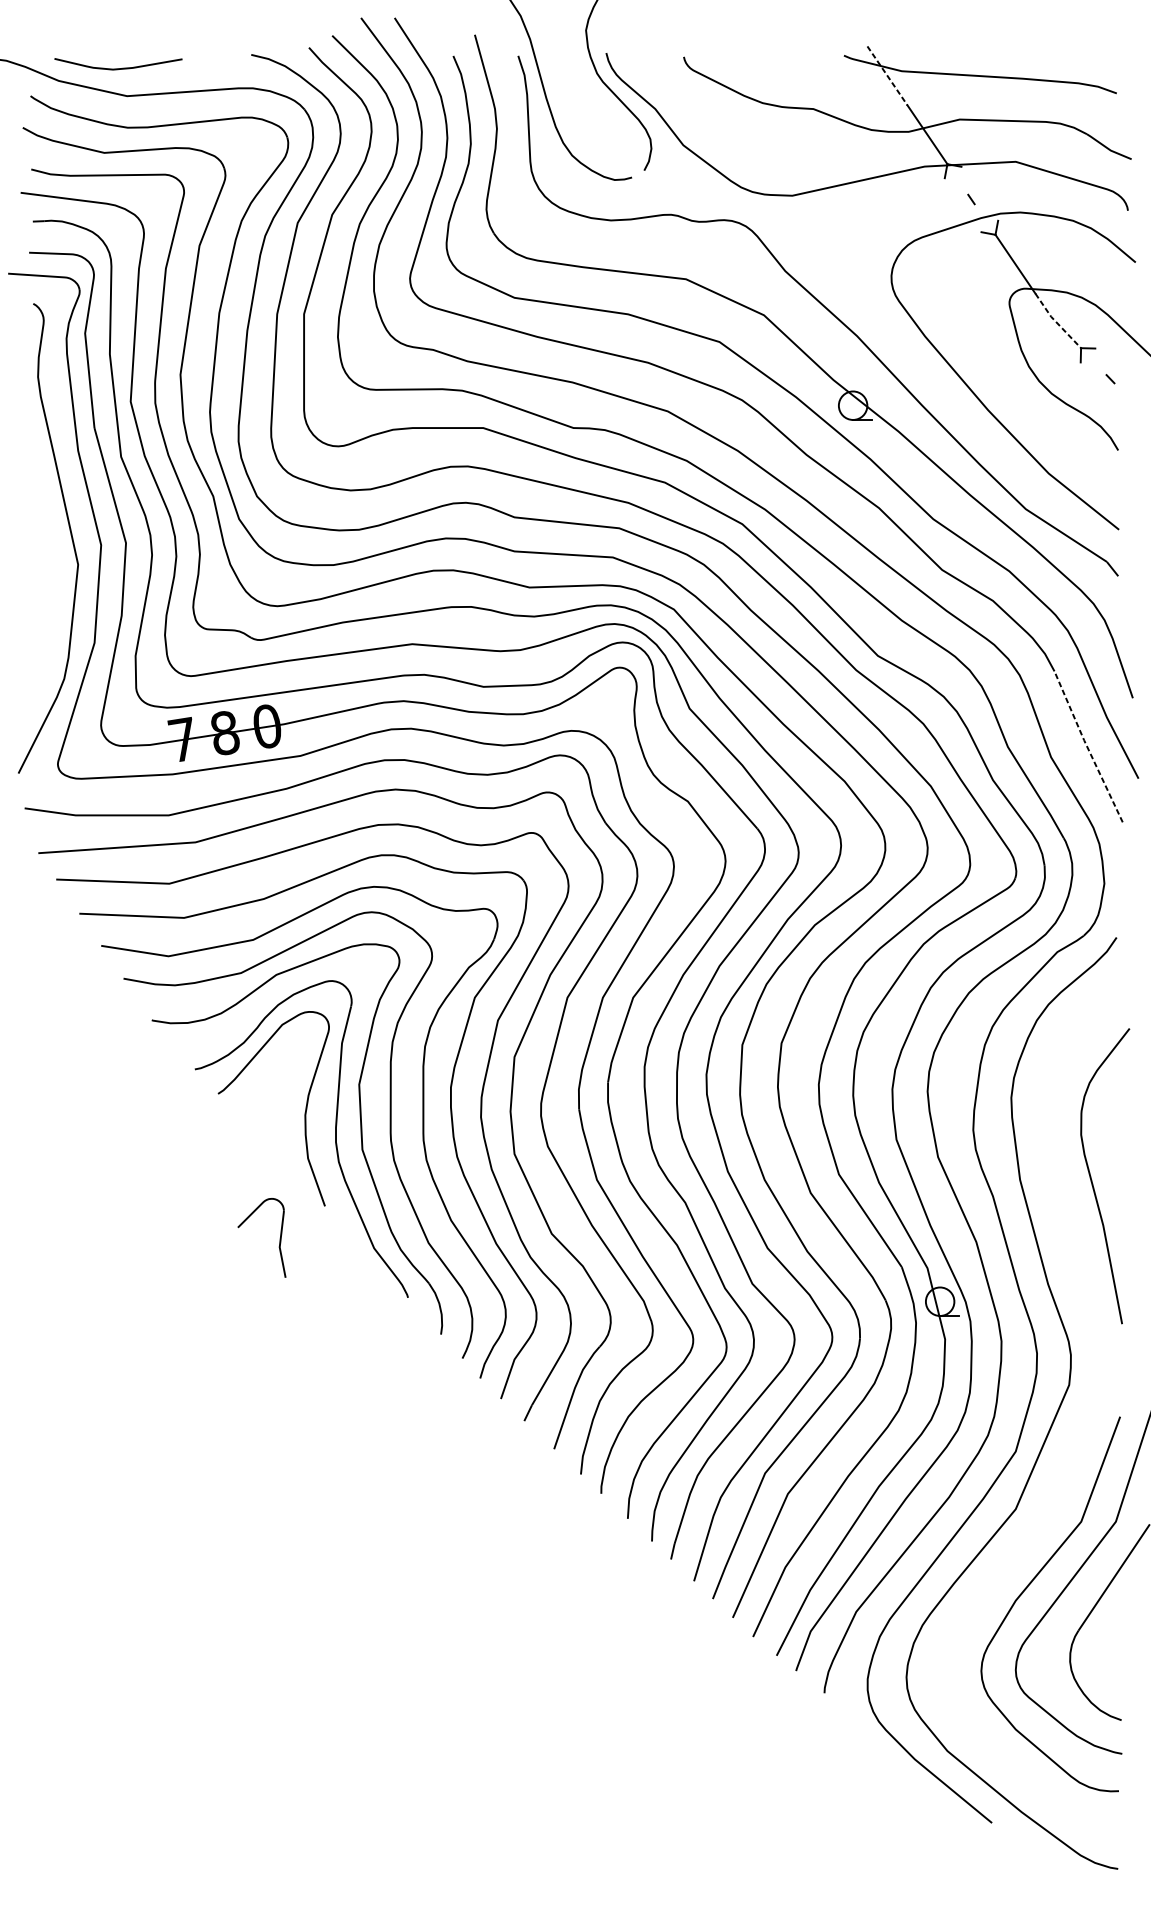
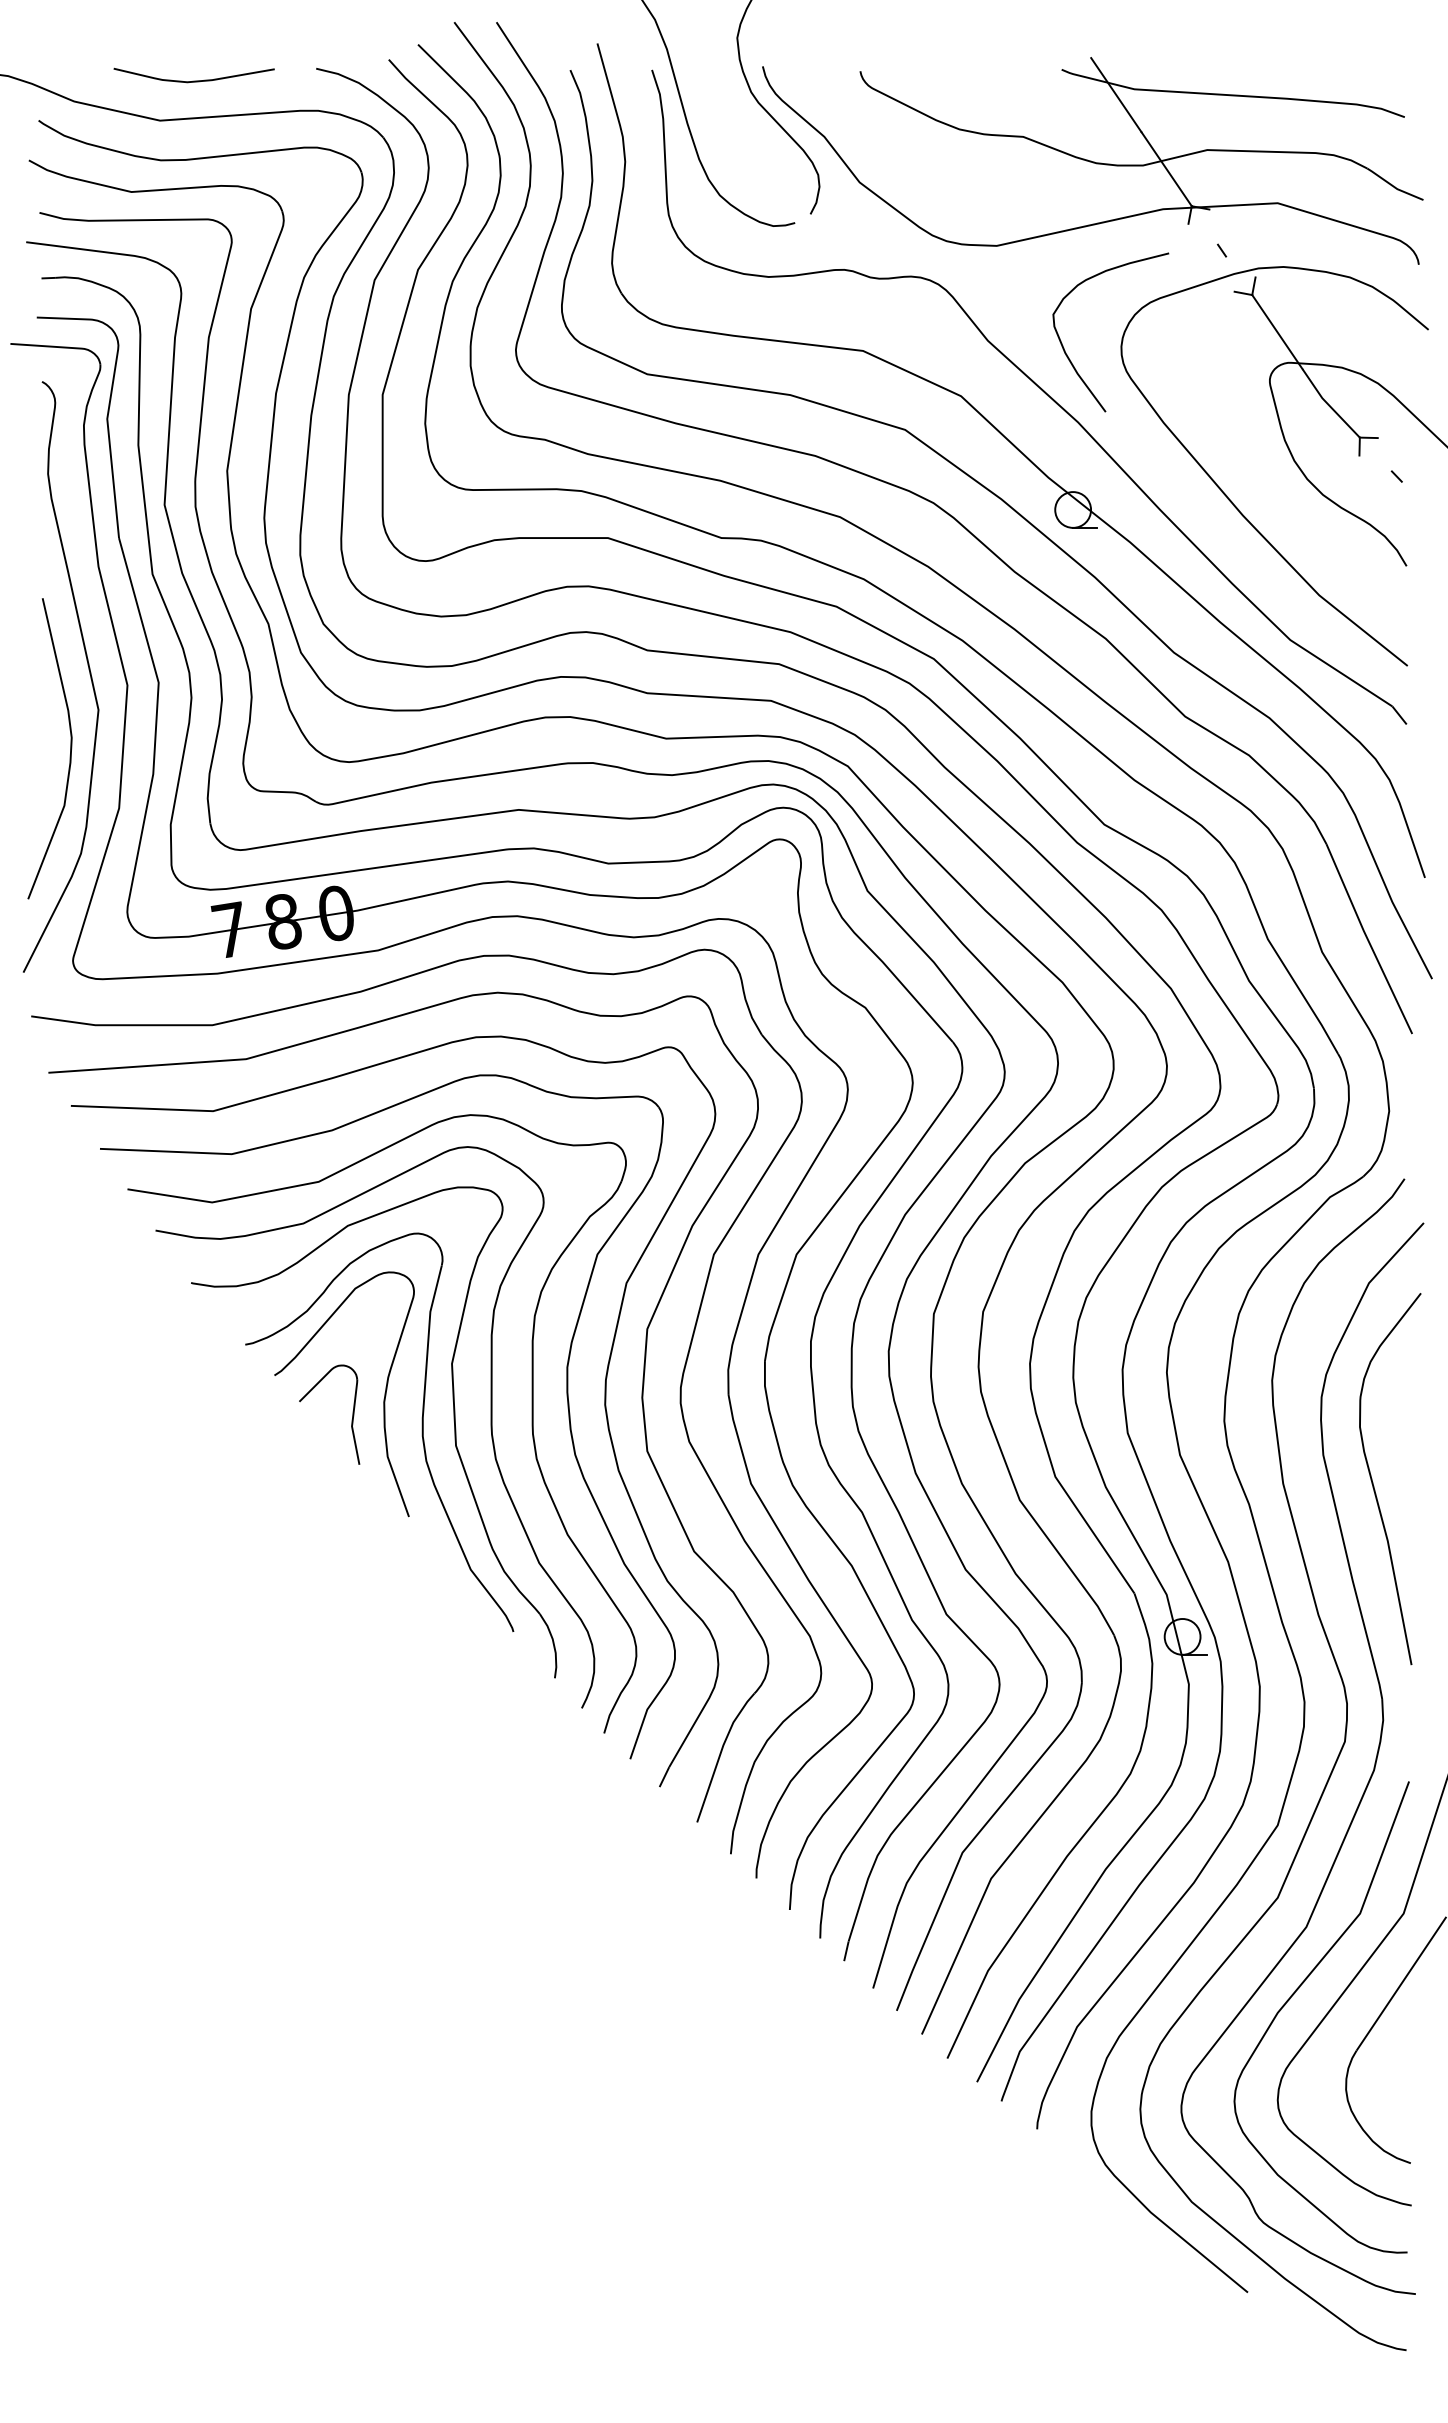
curve: (117, 68) -> (193, 80), moved
line: (887, 76) -> (1116, 95), dashed -> solid
curve: (850, 284) -> (1069, 357), added
line: (1056, 321) -> (1328, 404), dashed -> solid
curve: (55, 595) -> (70, 748), added
line: (1087, 746) -> (1367, 938), dashed -> solid
part: (279, 1241) -> (351, 1419), moved
part: (1086, 1419) -> (1366, 1784), added

